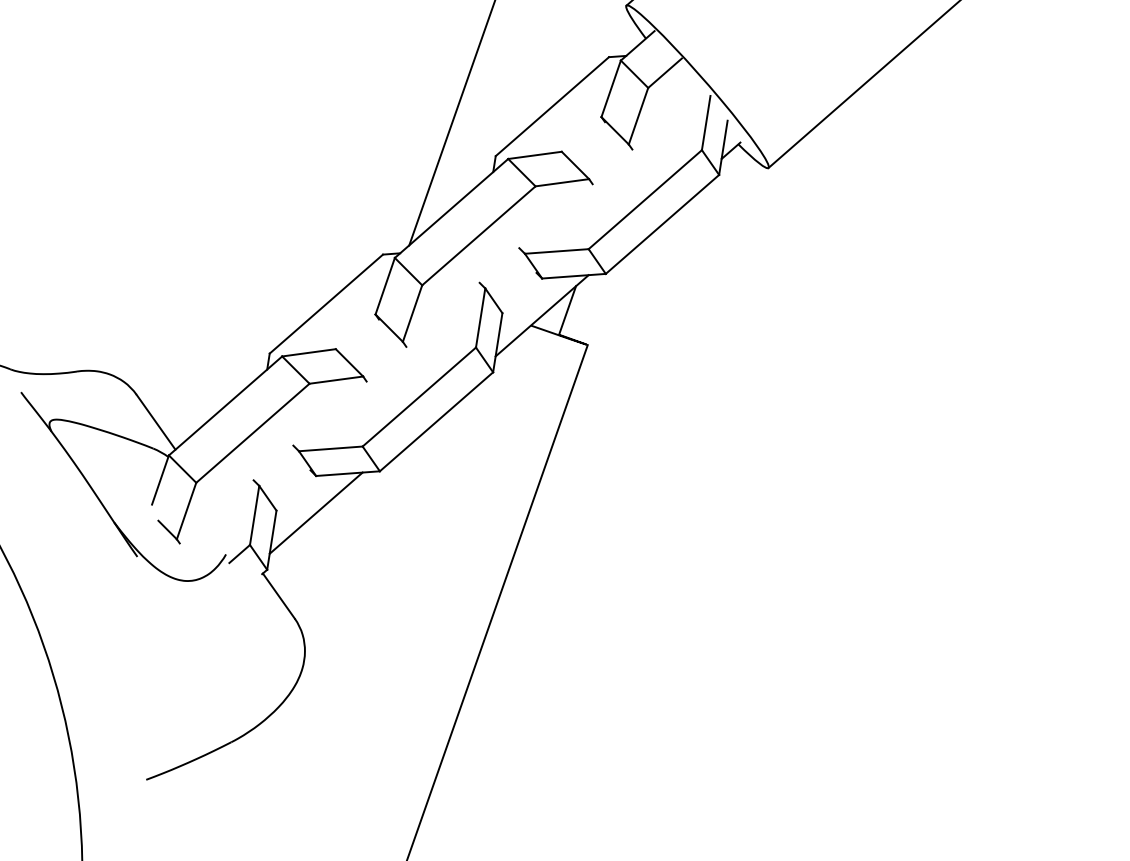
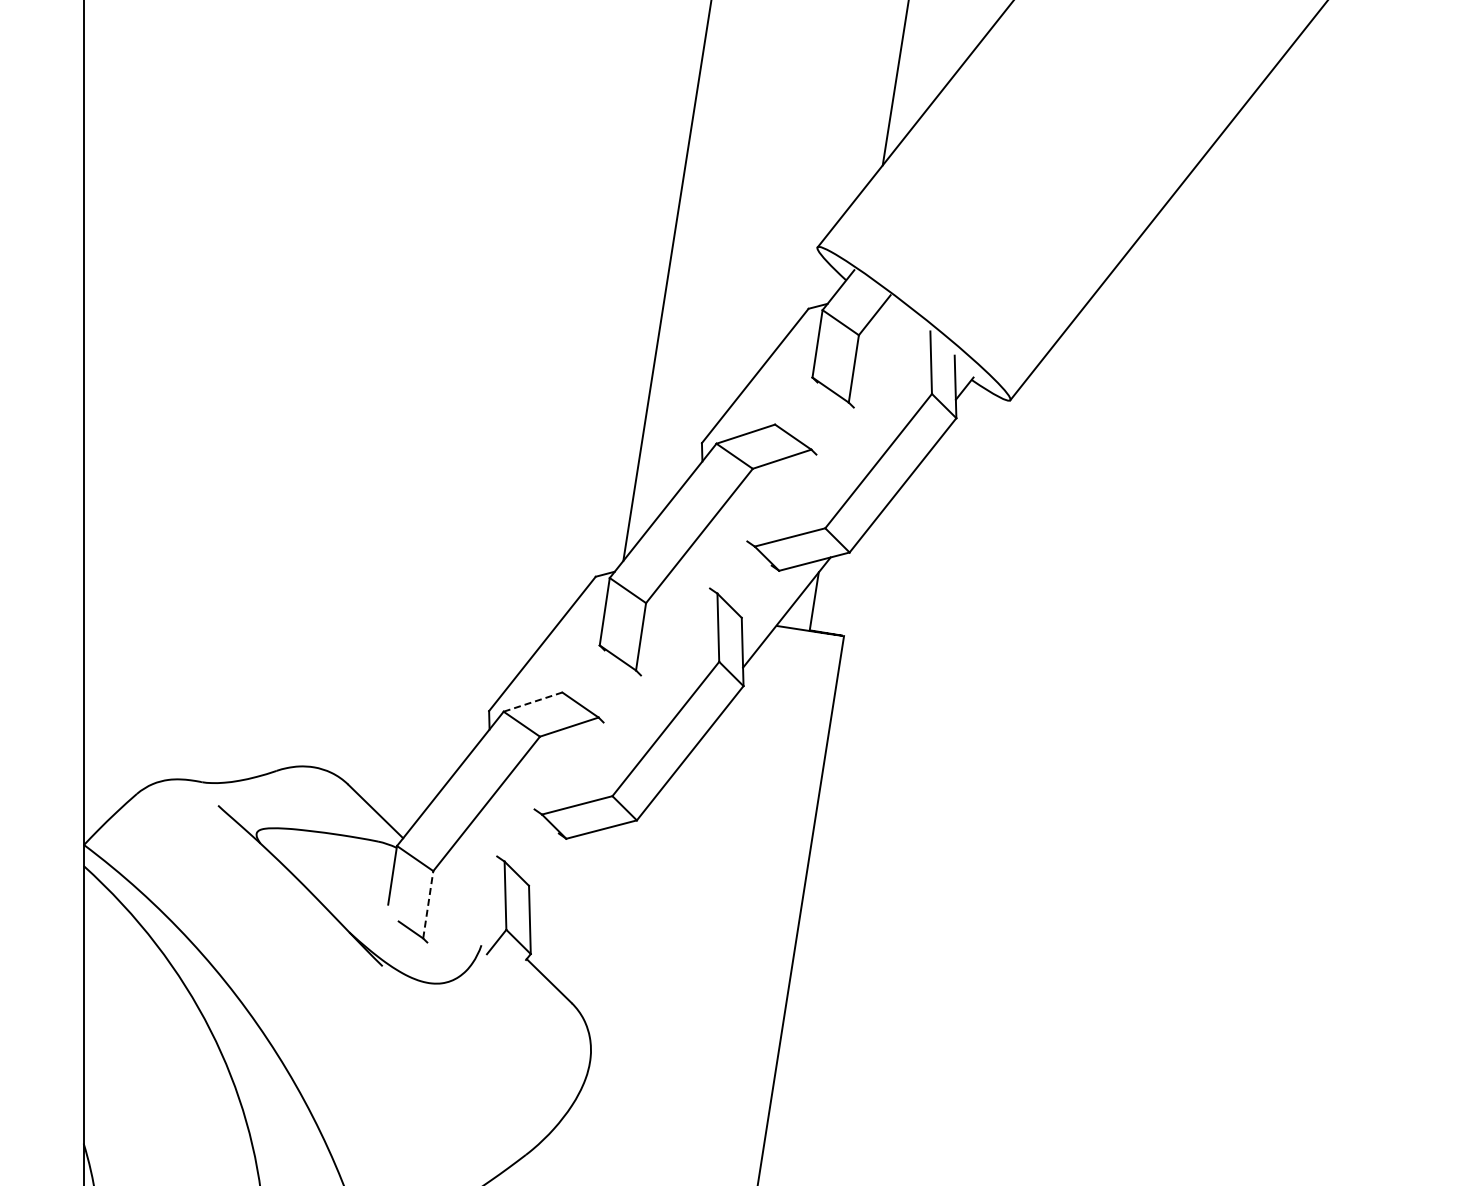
line: (309, 353) -> (533, 702), solid -> dashed
line: (186, 510) -> (428, 904), solid -> dashed
line: (315, 513) -> (573, 880), removed

